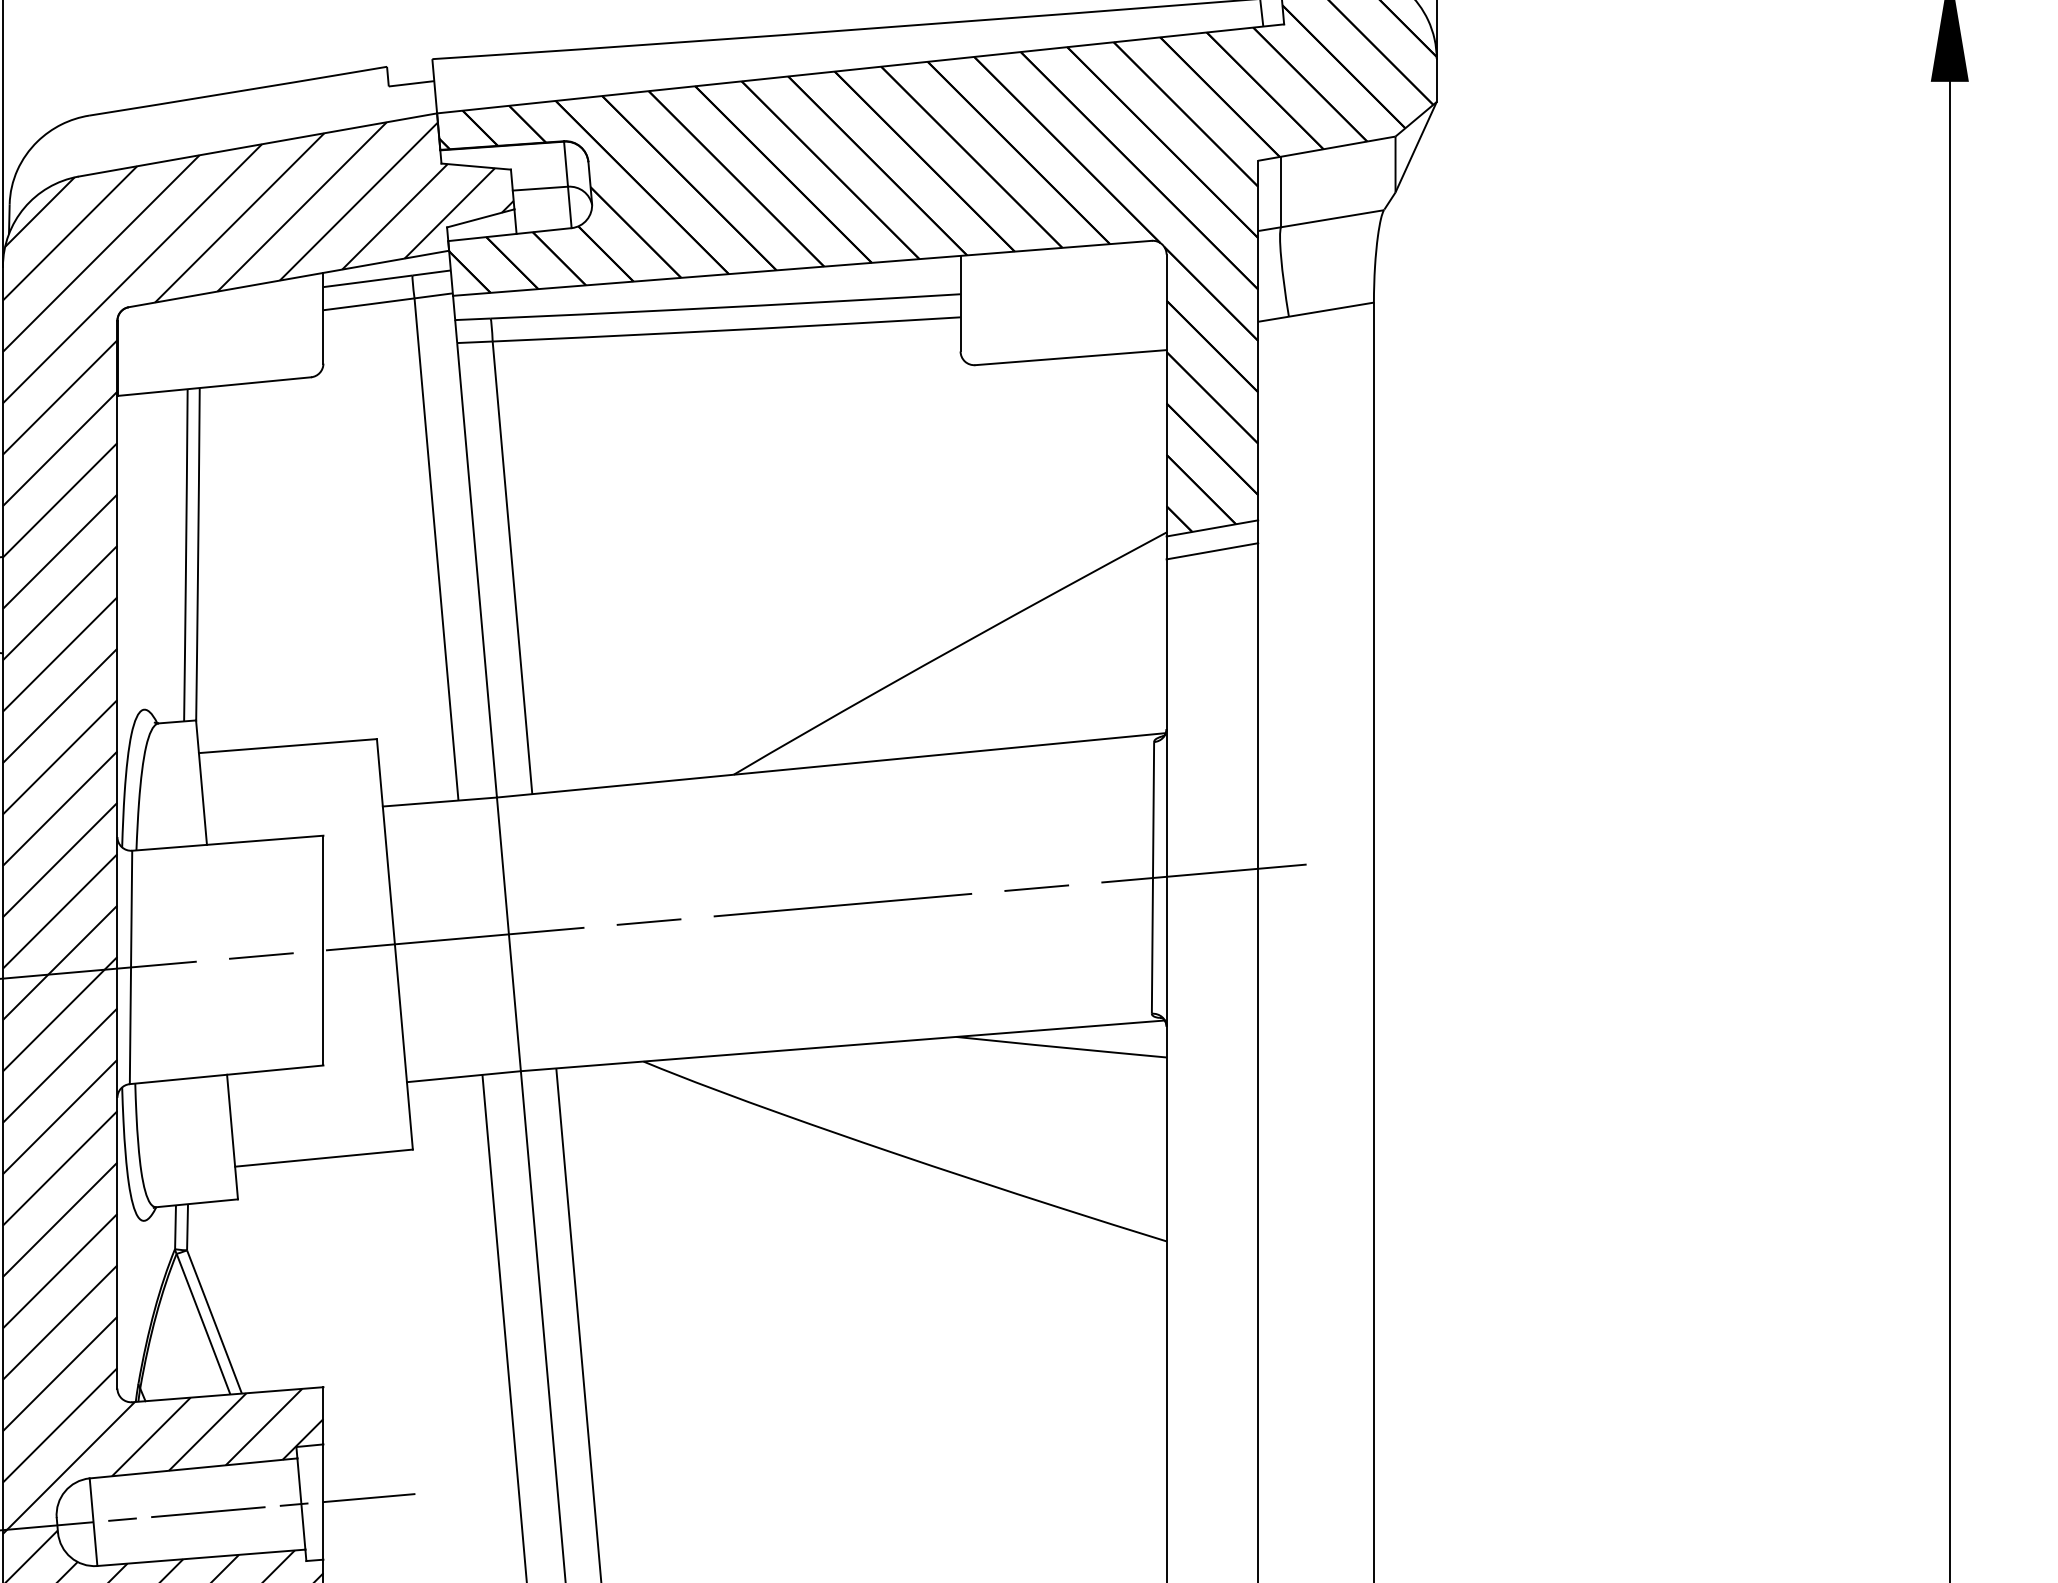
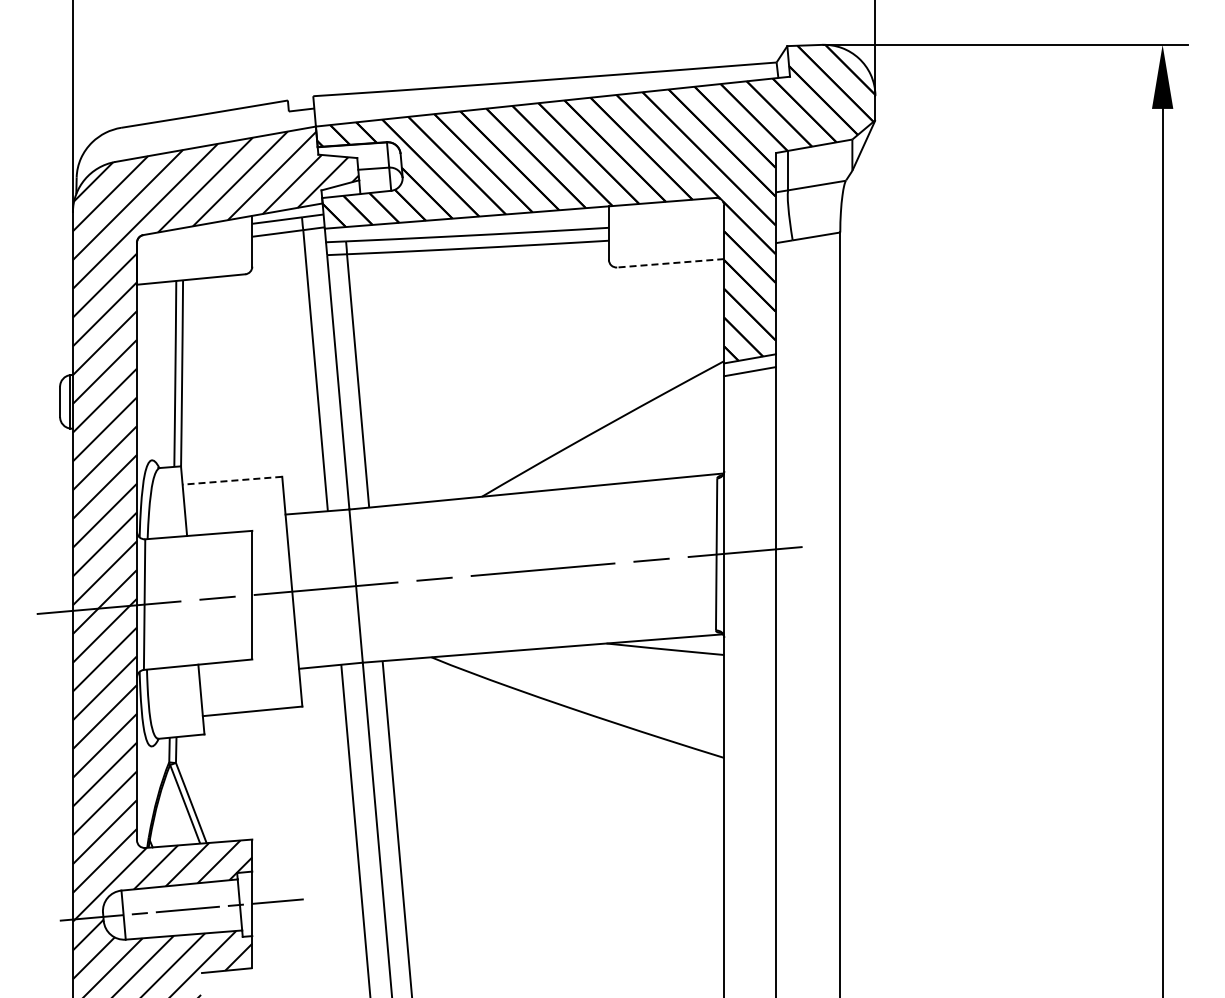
line: (1070, 357) -> (670, 263), solid -> dashed
line: (288, 745) -> (232, 480), solid -> dashed

